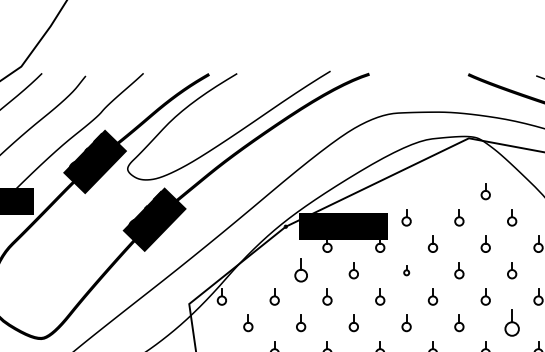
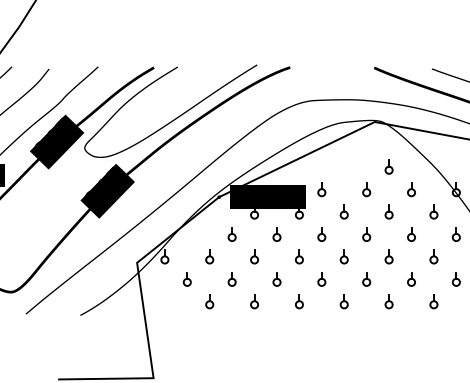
part: (300, 270) -> (231, 234), size x0.71
part: (406, 270) -> (321, 234), size x1.67
part: (512, 323) -> (411, 279), size x0.62

